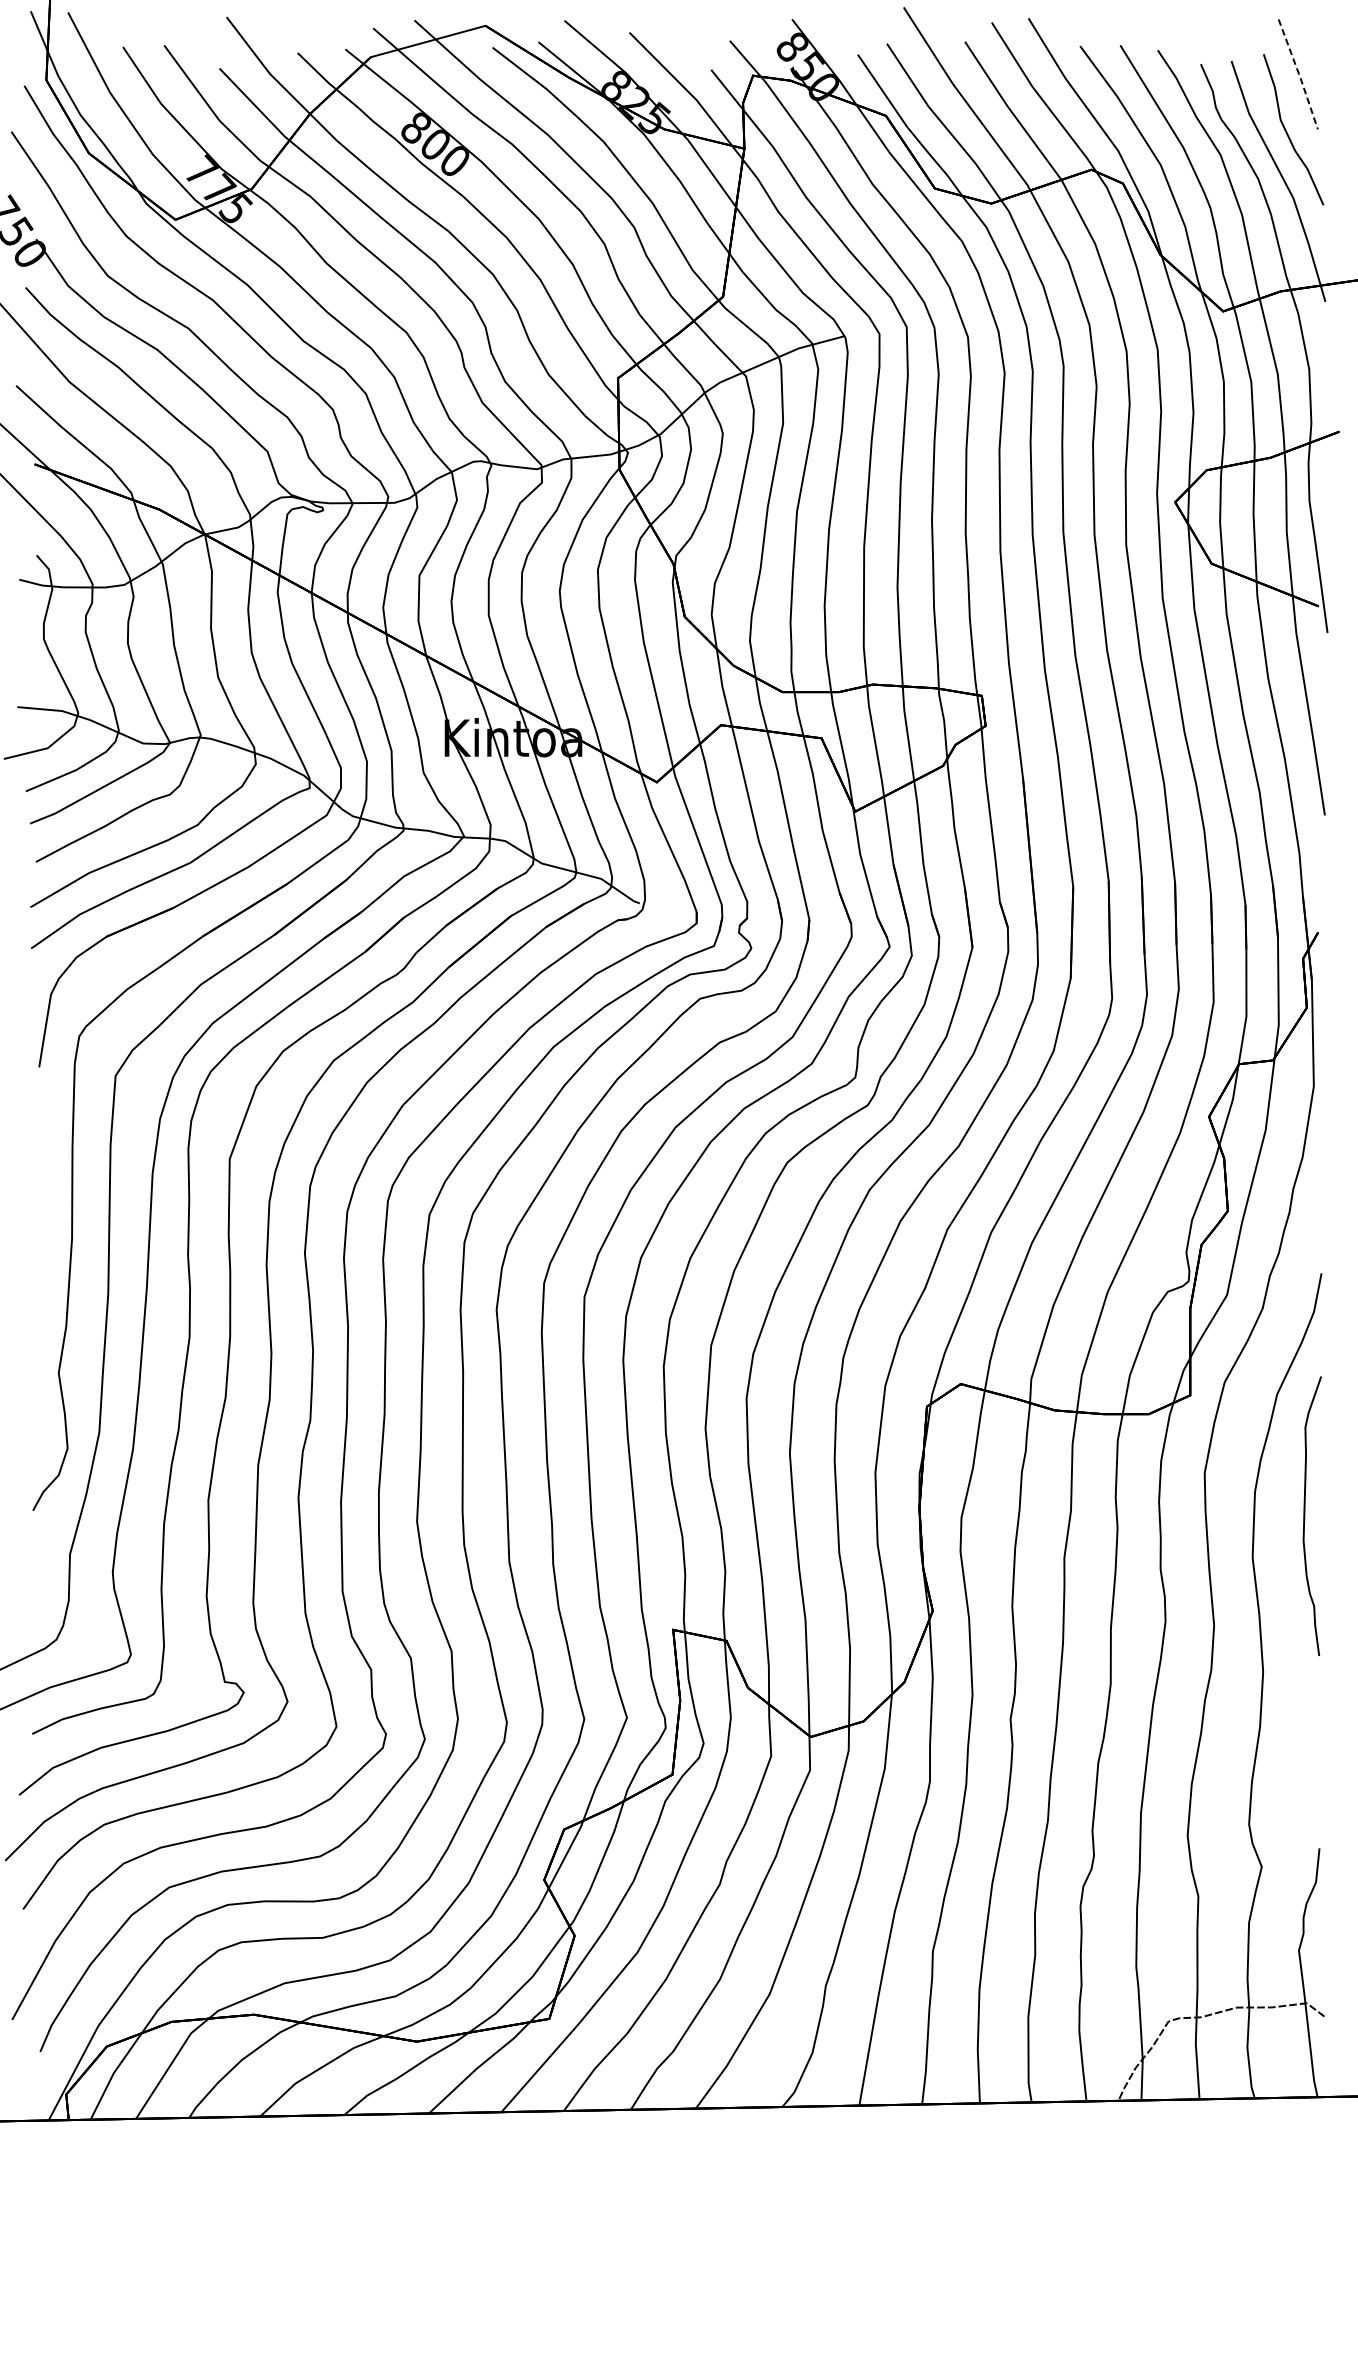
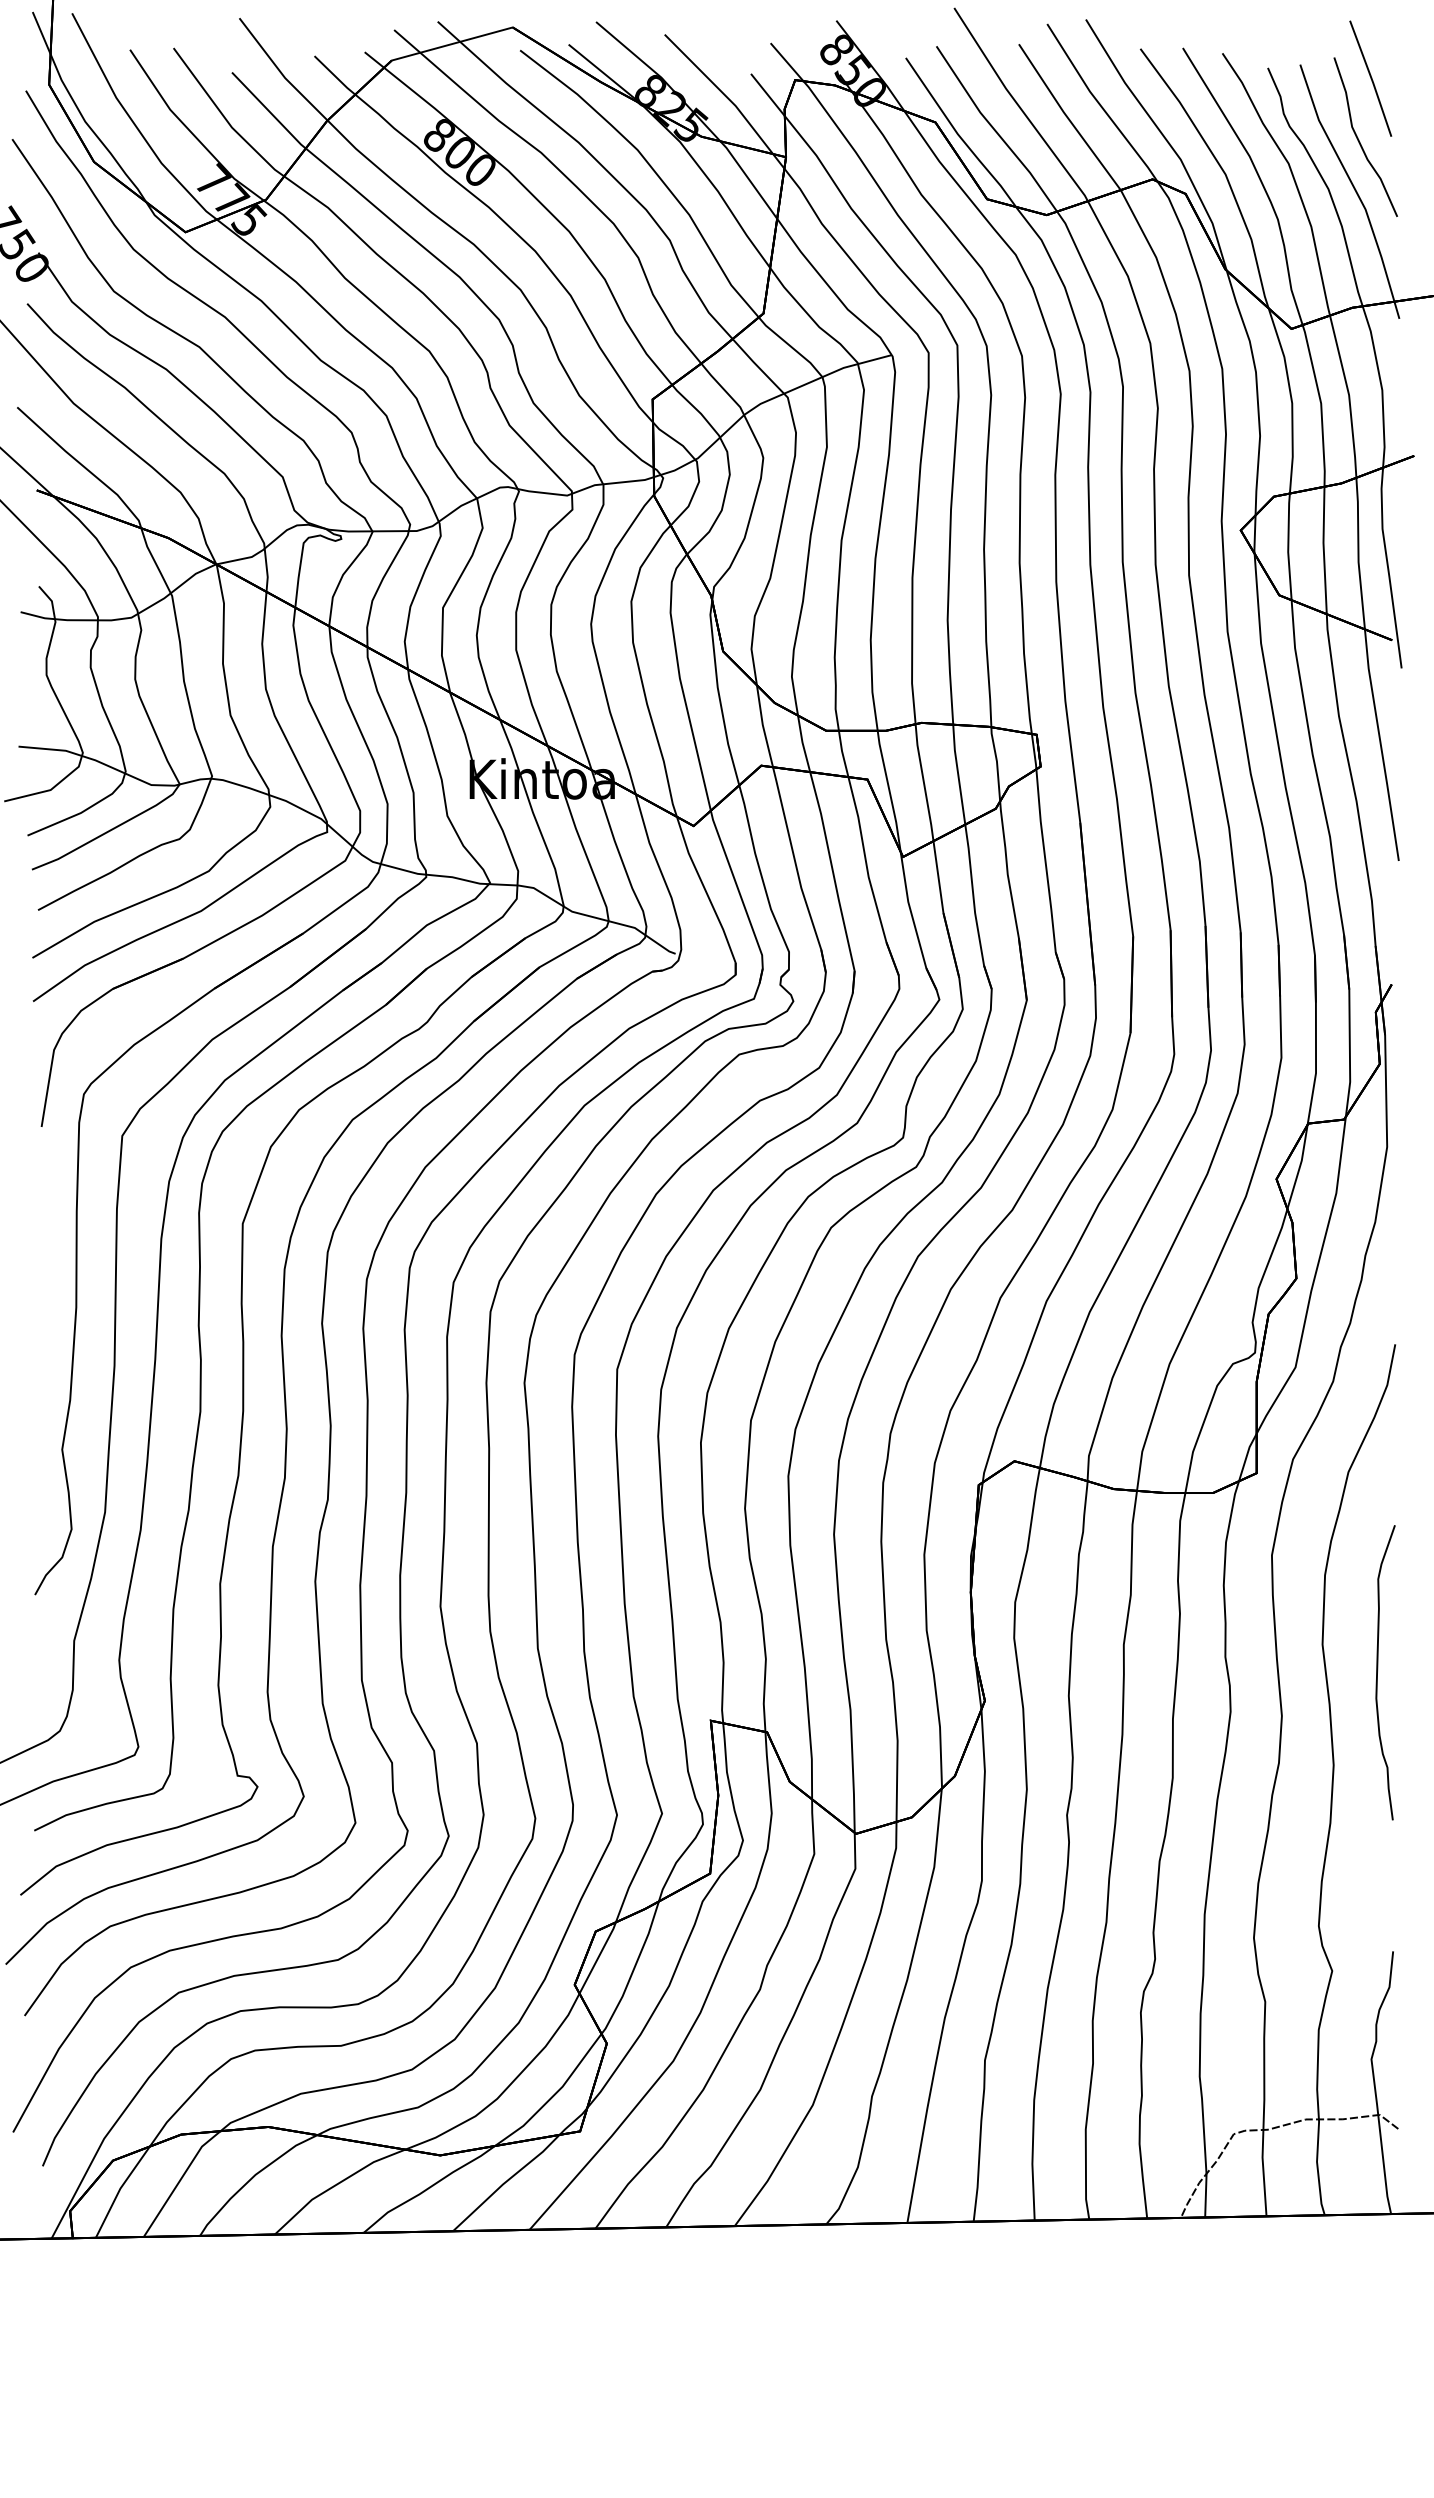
line: (1299, 75) -> (1371, 79), dashed -> solid
curve: (1305, 1514) -> (1378, 1670), moved

